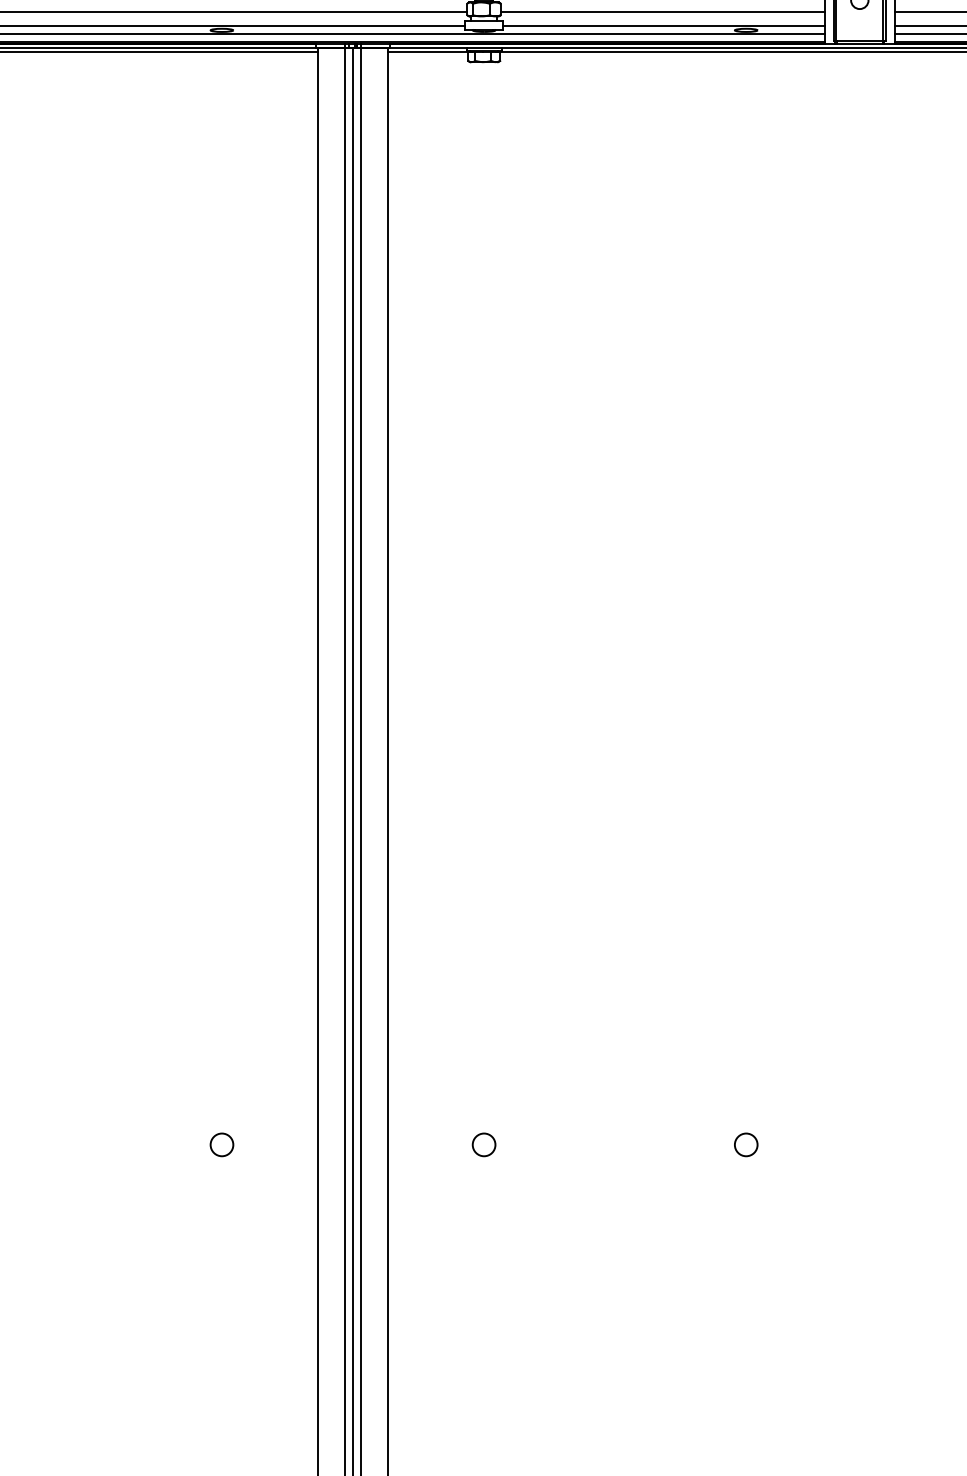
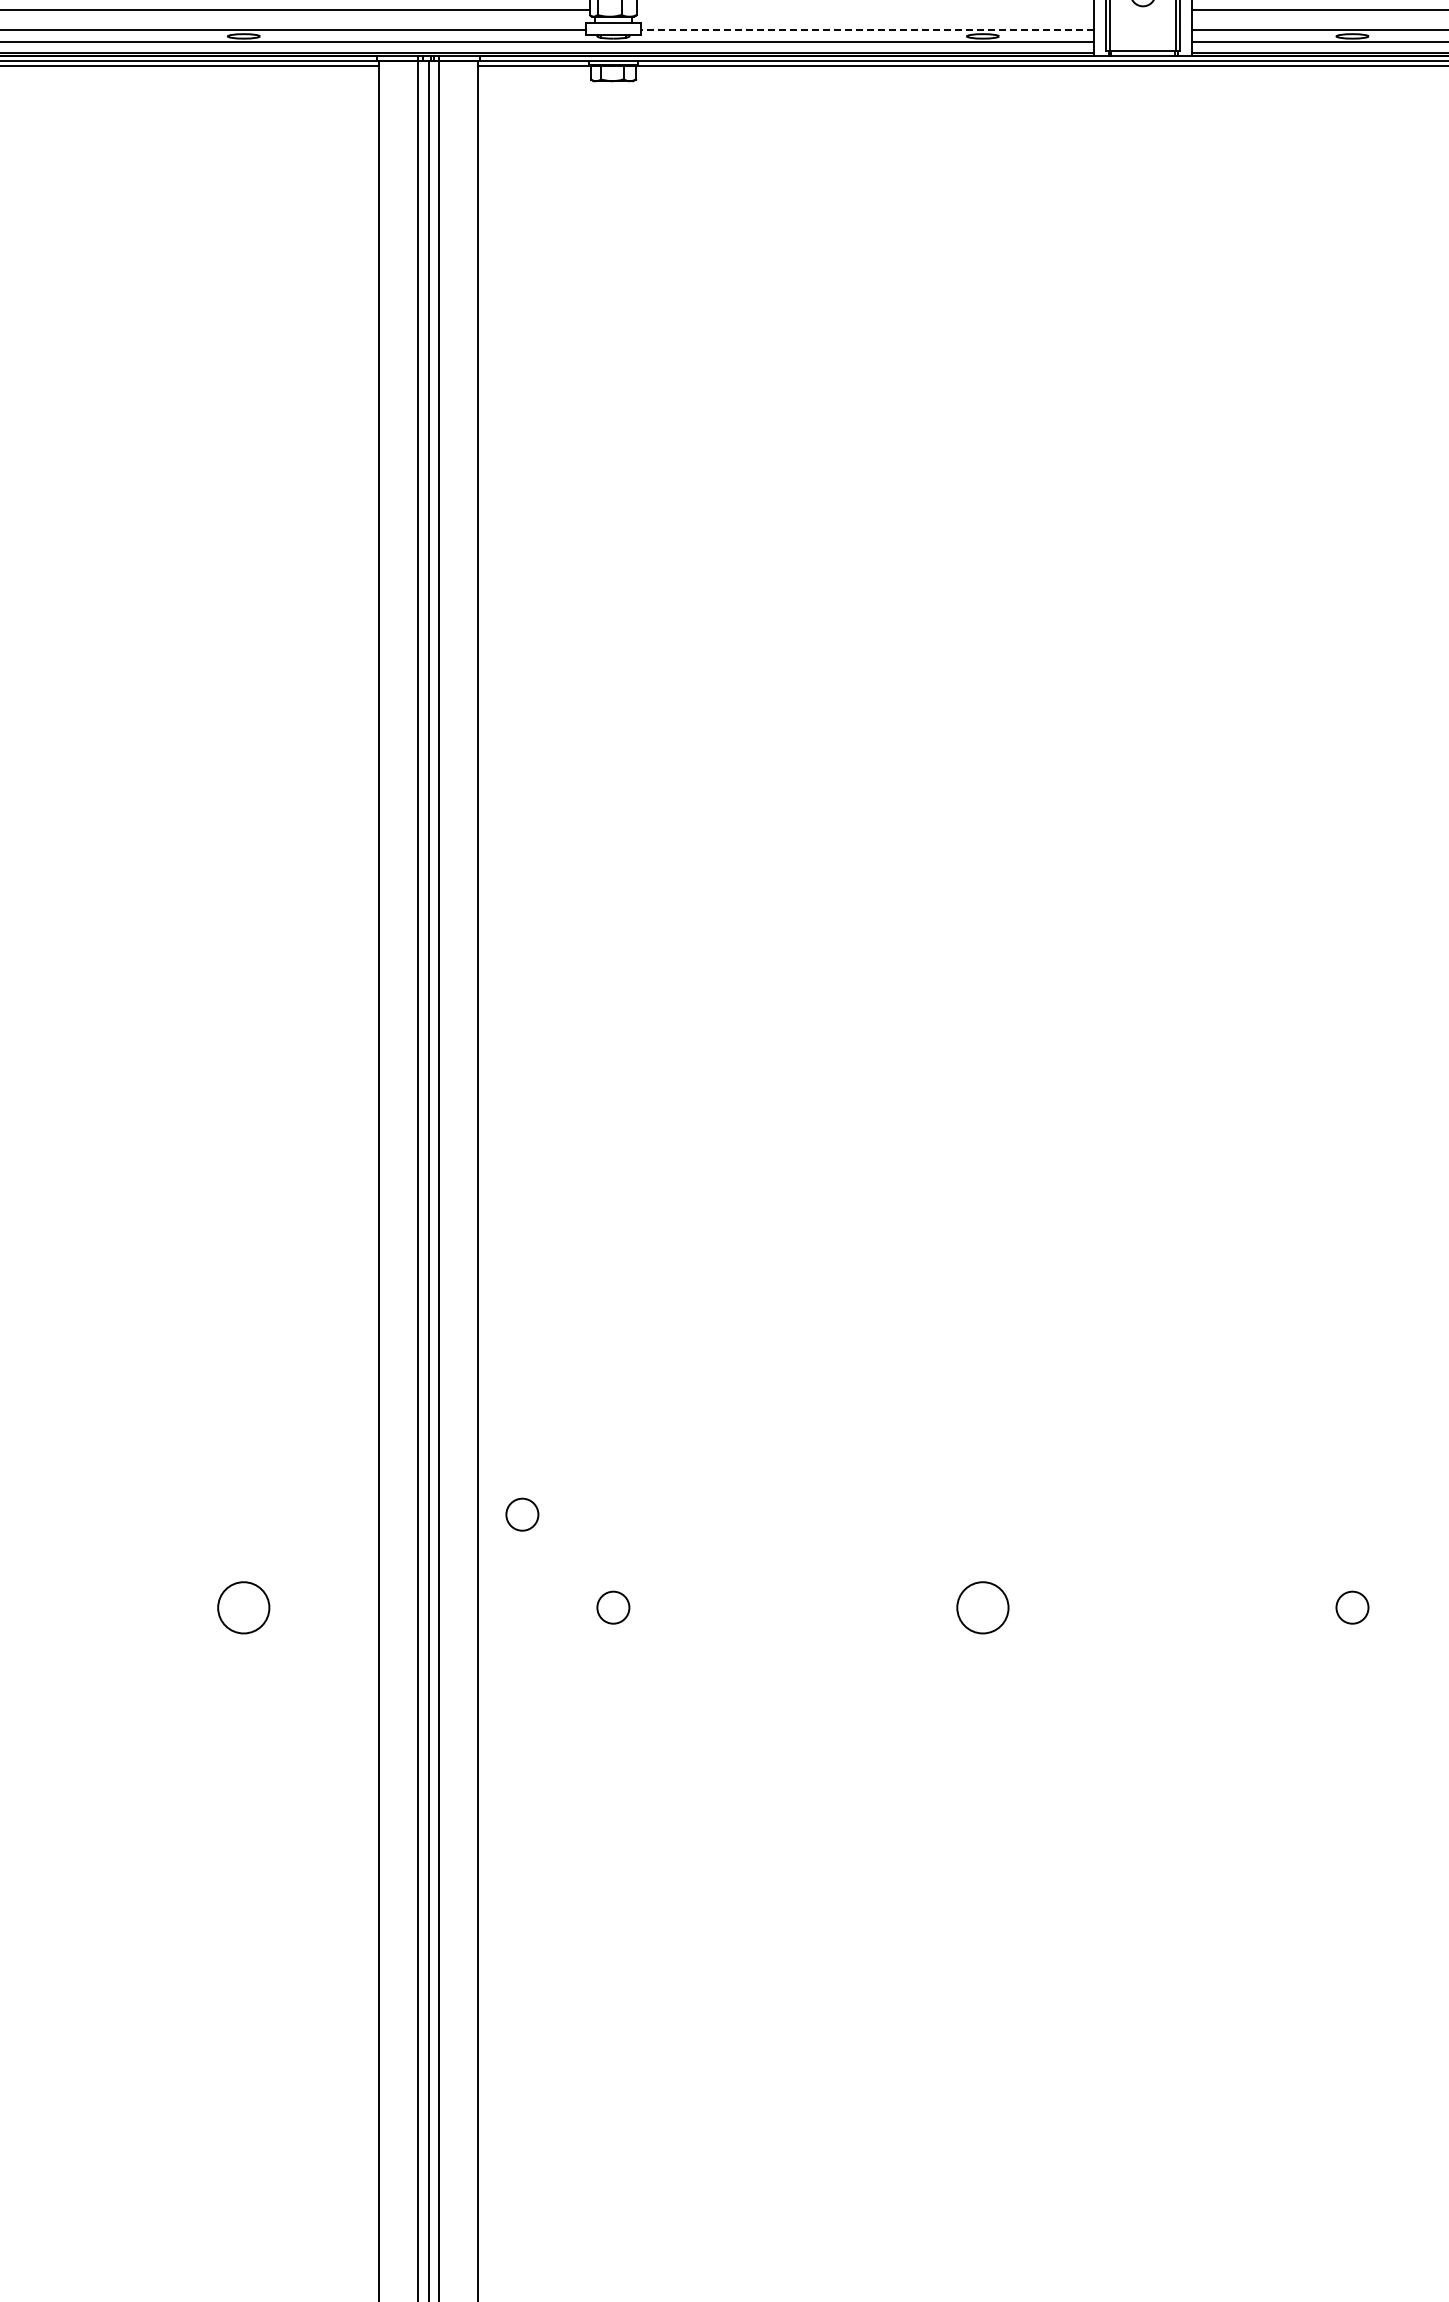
line: (662, 11) -> (865, 9), removed
line: (664, 26) -> (867, 30), solid -> dashed
circle: (419, 1078) -> (522, 1514), added
circle: (221, 1144) -> (243, 1607), size x1.6
circle: (745, 1144) -> (982, 1607), size x1.6

